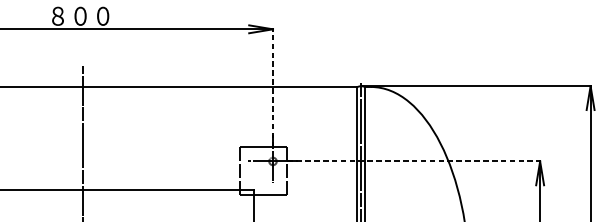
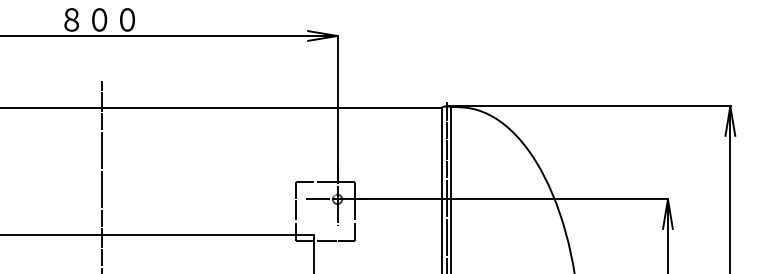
line: (272, 87) -> (337, 108), dashed -> solid
line: (414, 161) -> (512, 199), dashed -> solid

